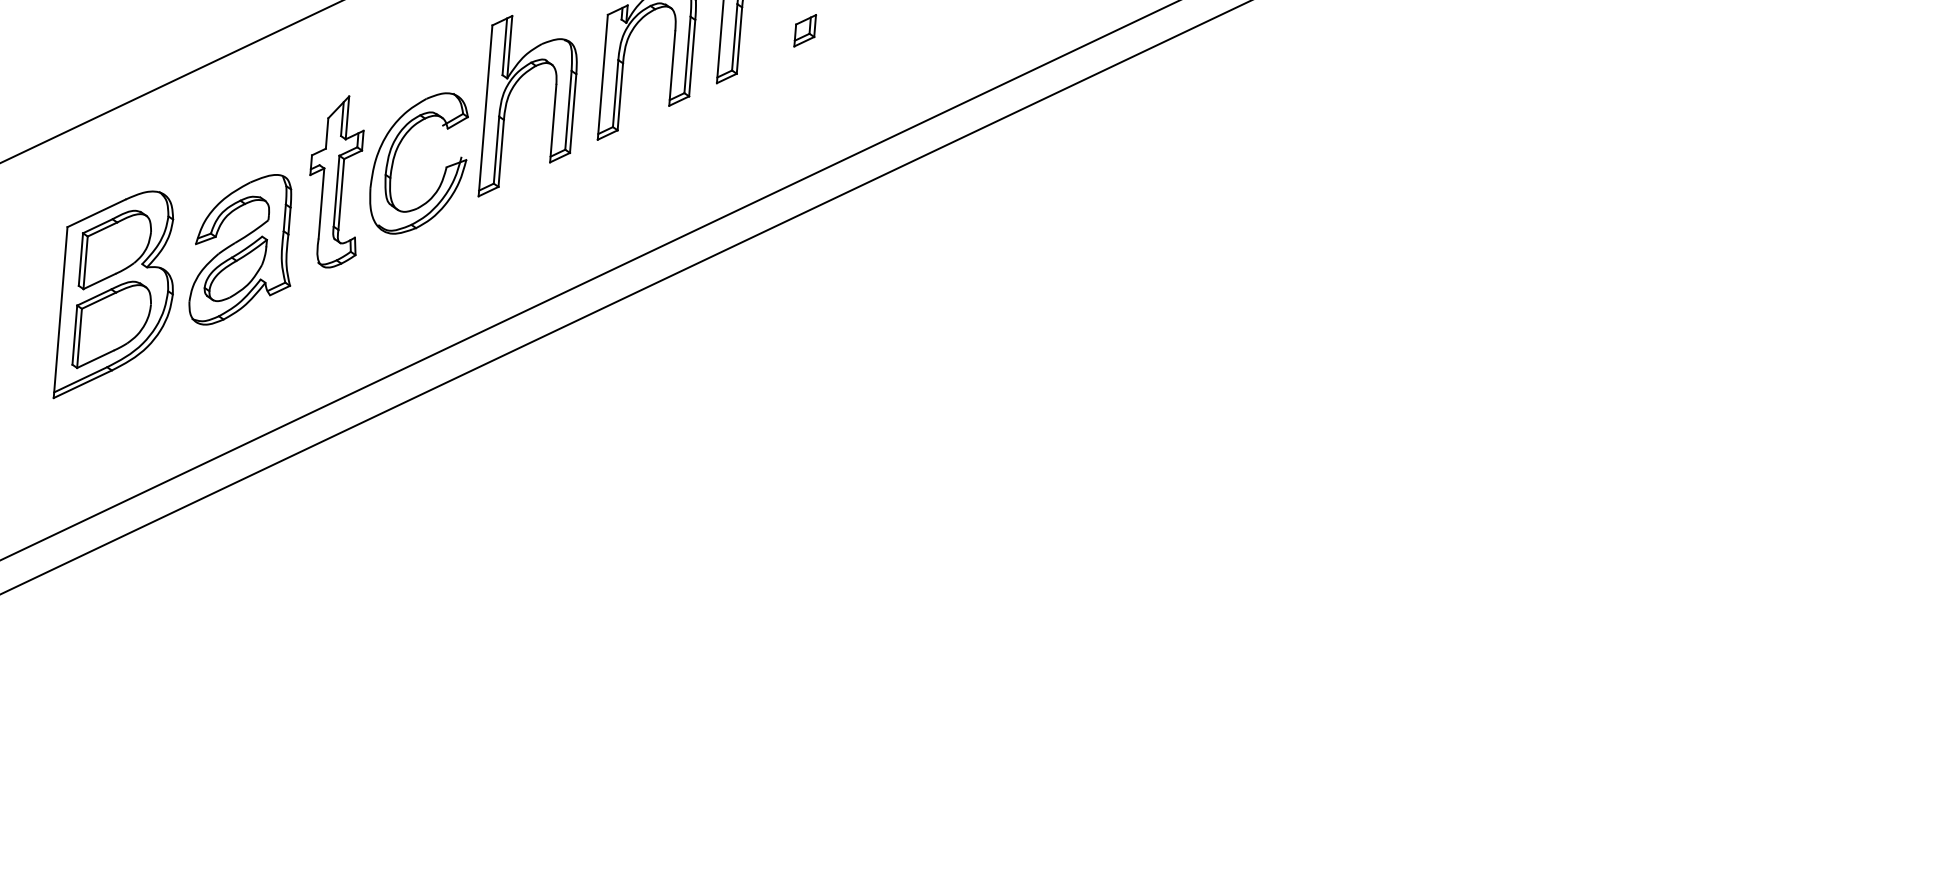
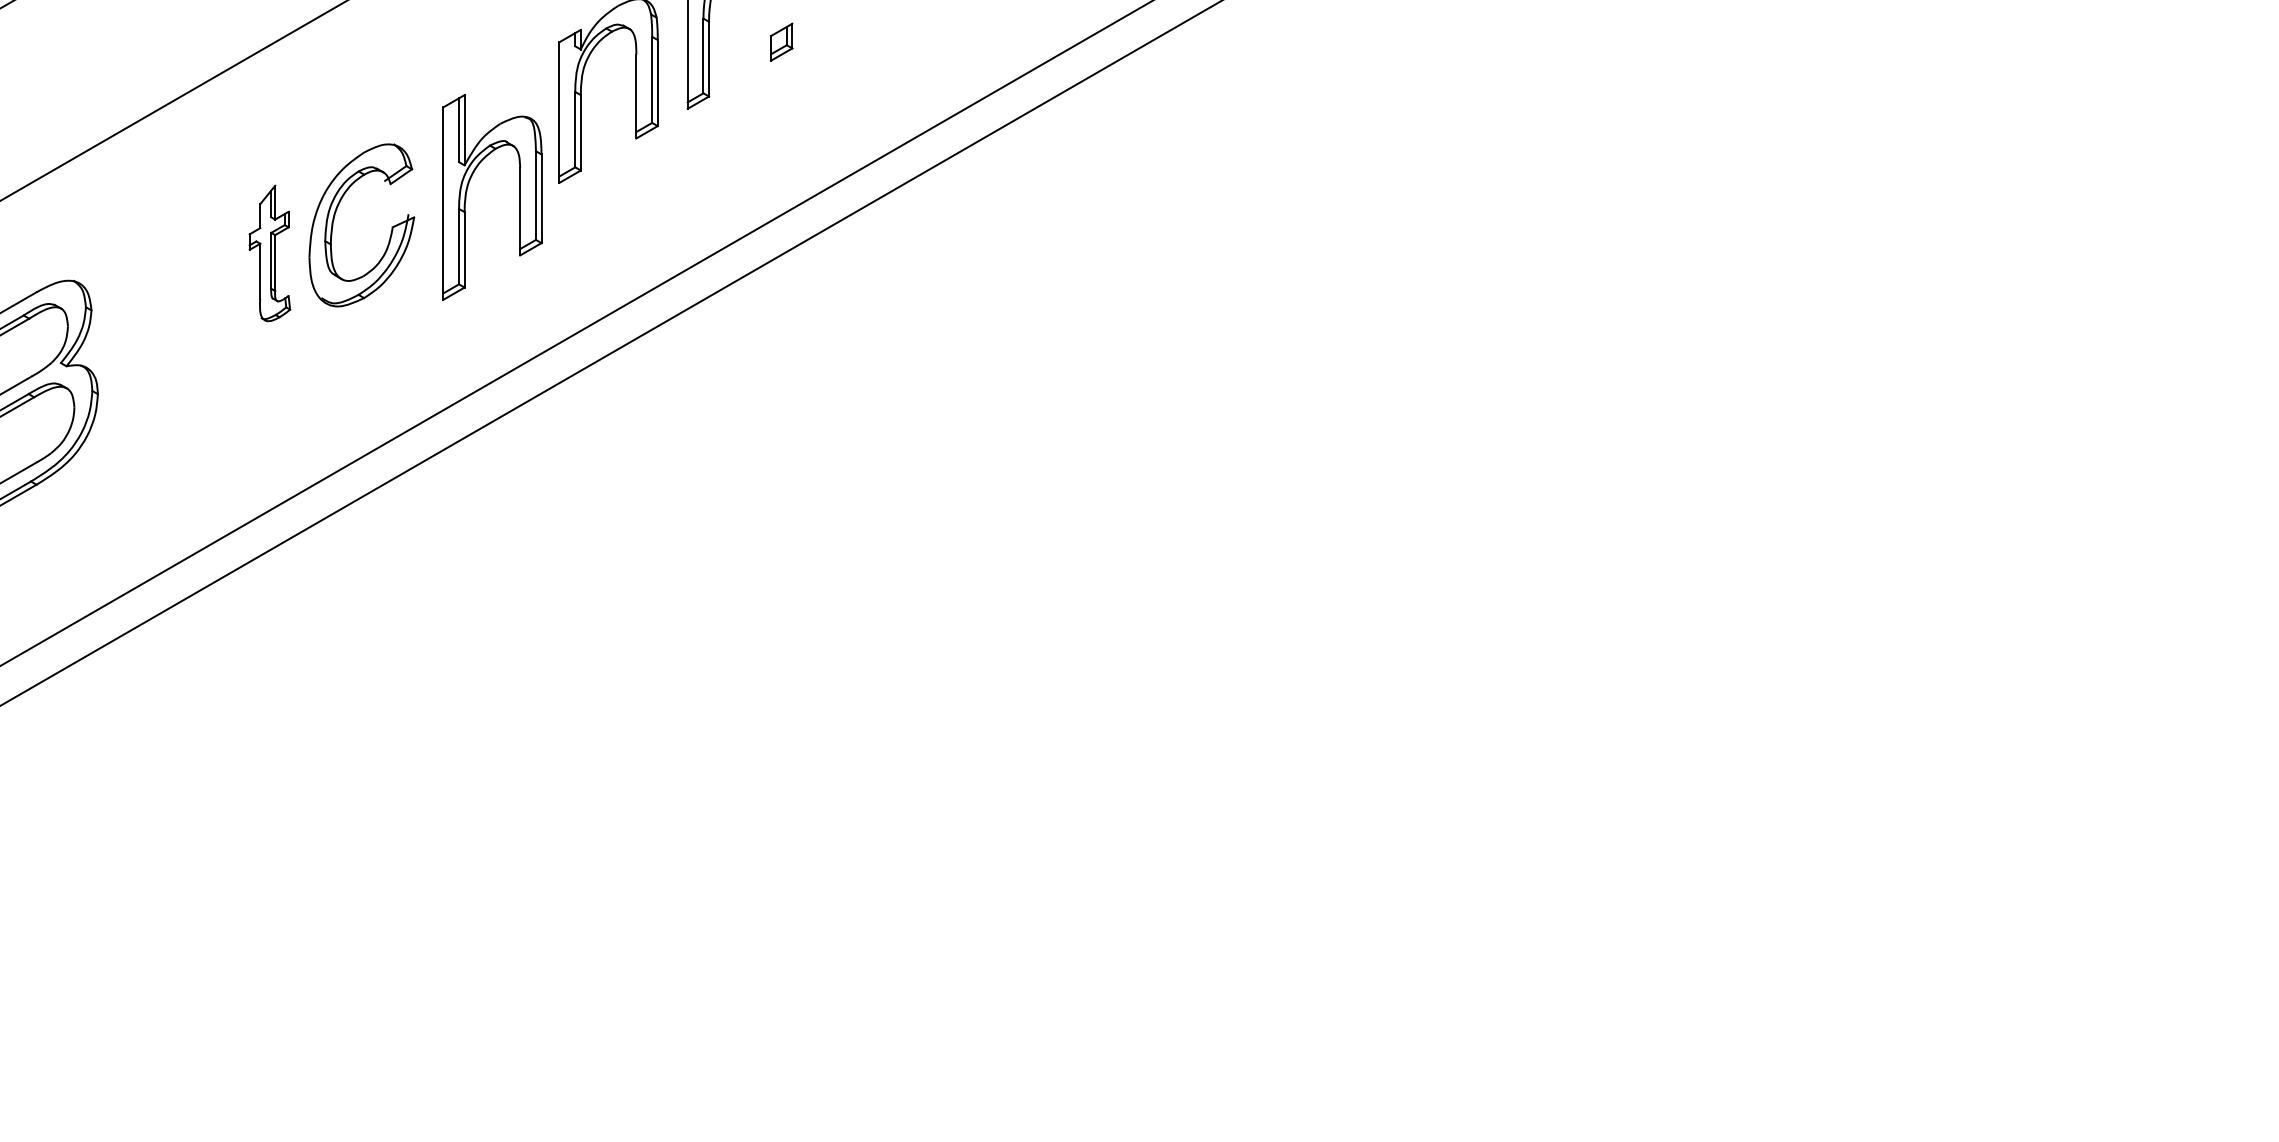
part: (507, 101) -> (467, 191), moved
part: (335, 181) -> (269, 253), size x0.7
part: (243, 249) -> (172, 337), removed

